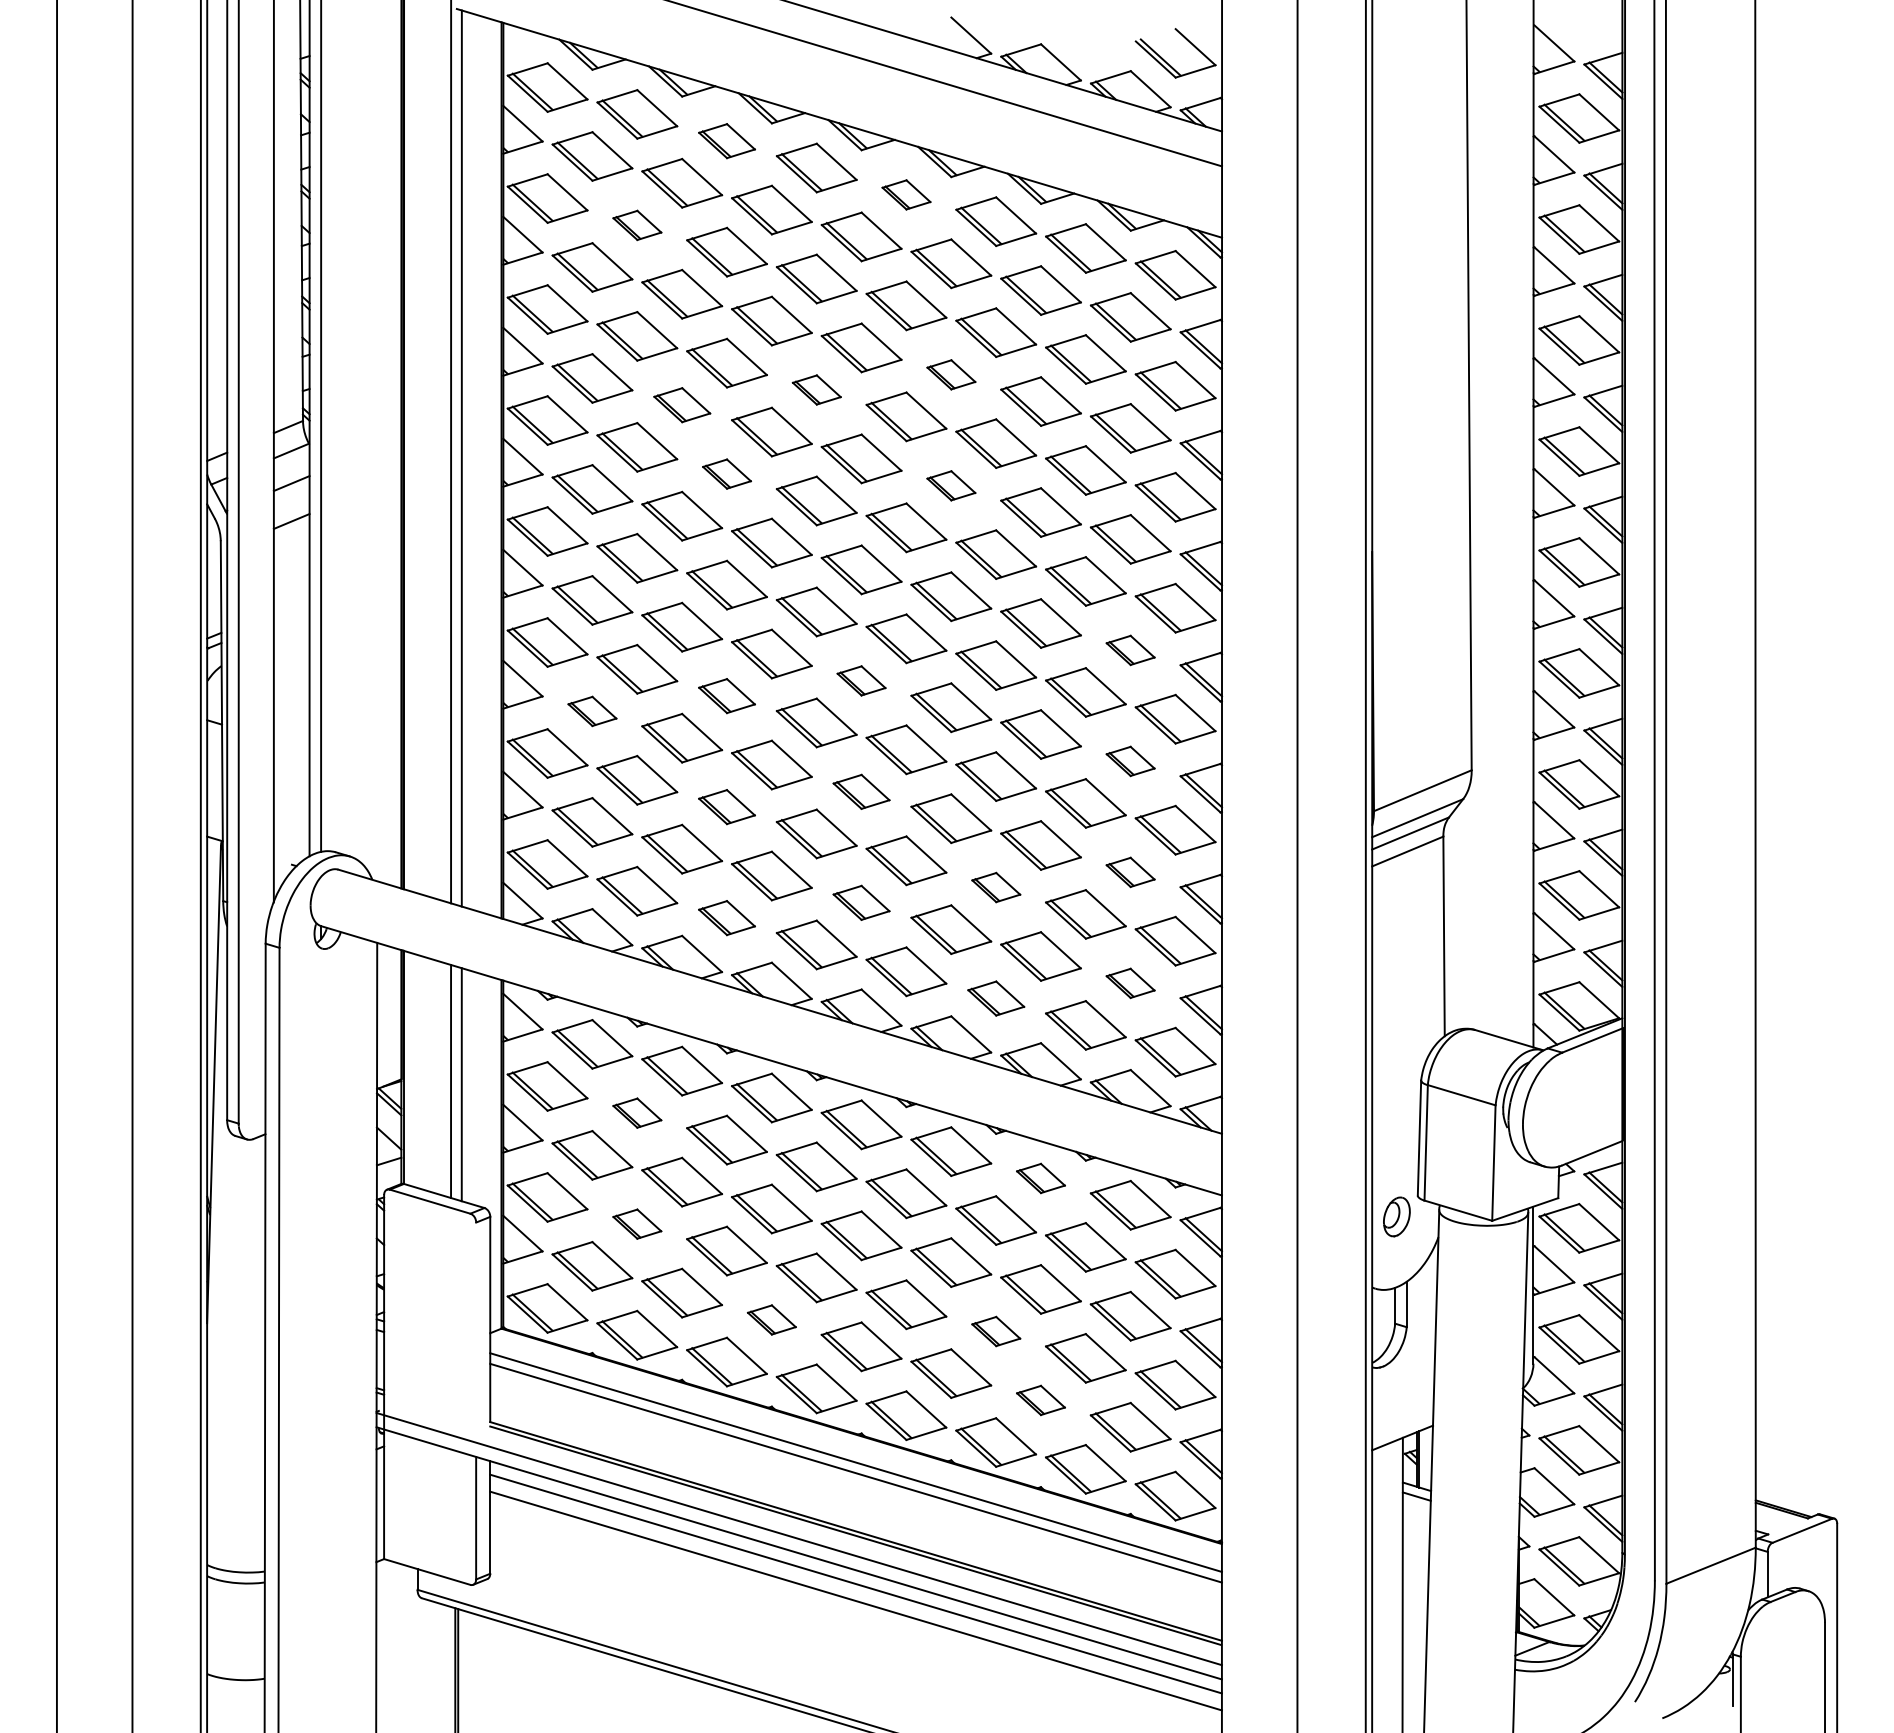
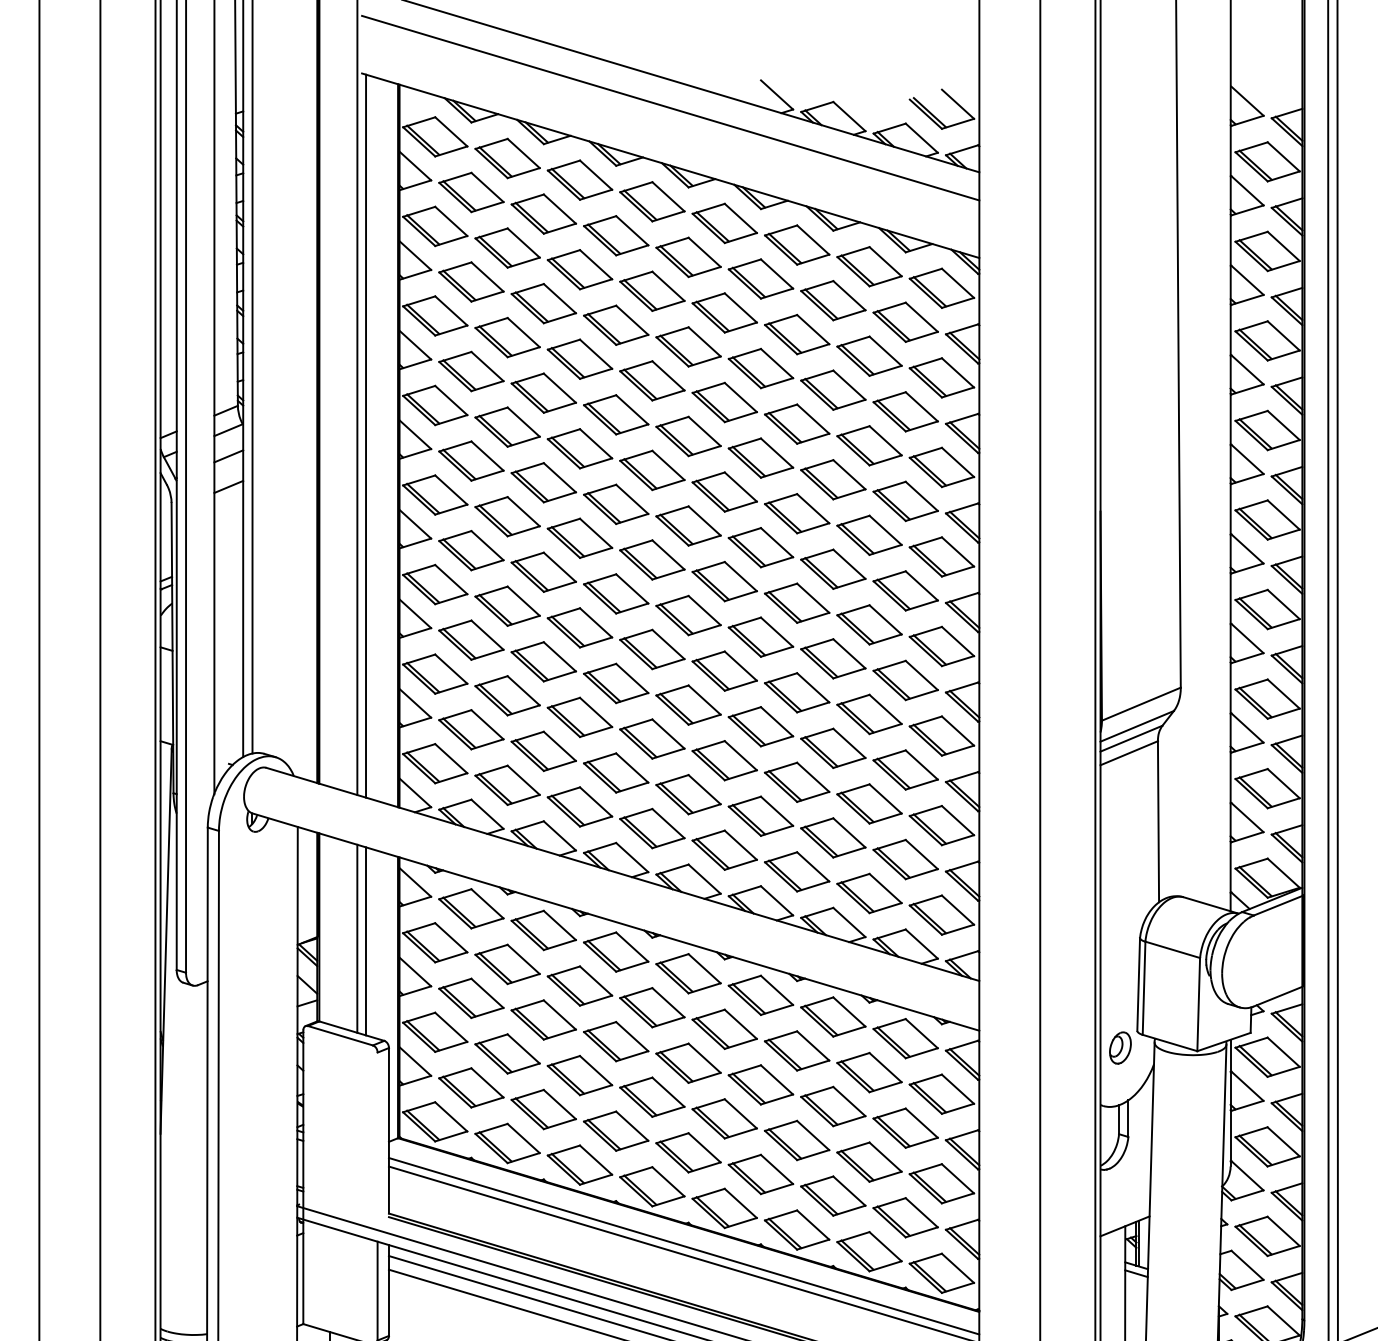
part: (726, 140) -> (579, 179), size x1.43
part: (906, 194) -> (724, 223), size x1.67
part: (637, 225) -> (507, 248), size x1.67
part: (951, 374) -> (761, 368), size x1.67
part: (816, 389) -> (652, 380), size x1.67
part: (682, 404) -> (544, 392), size x1.43
part: (726, 473) -> (579, 448), size x1.67
part: (951, 485) -> (761, 457), size x1.67
part: (1130, 650) -> (905, 591), size x1.67
part: (861, 680) -> (688, 615), size x1.67
part: (726, 695) -> (579, 627), size x1.43
part: (592, 711) -> (471, 640), size x1.67
part: (1130, 761) -> (905, 680), size x1.67
part: (861, 791) -> (688, 704), size x1.43
part: (726, 806) -> (579, 716), size x1.43
part: (1130, 872) -> (905, 770), size x1.67
part: (996, 887) -> (797, 782), size x1.67
part: (861, 902) -> (688, 794), size x1.43
part: (726, 917) -> (579, 806), size x1.43
part: (1130, 983) -> (905, 859), size x1.67
part: (996, 998) -> (797, 871), size x1.43
part: (637, 1112) -> (507, 963), size x1.67
part: (1040, 1178) -> (832, 1017), size x1.67
part: (637, 1223) -> (507, 1053), size x1.67
part: (771, 1319) -> (615, 1130), size x1.67
part: (996, 1331) -> (797, 1140), size x1.67
part: (1040, 1400) -> (832, 1196), size x1.67

